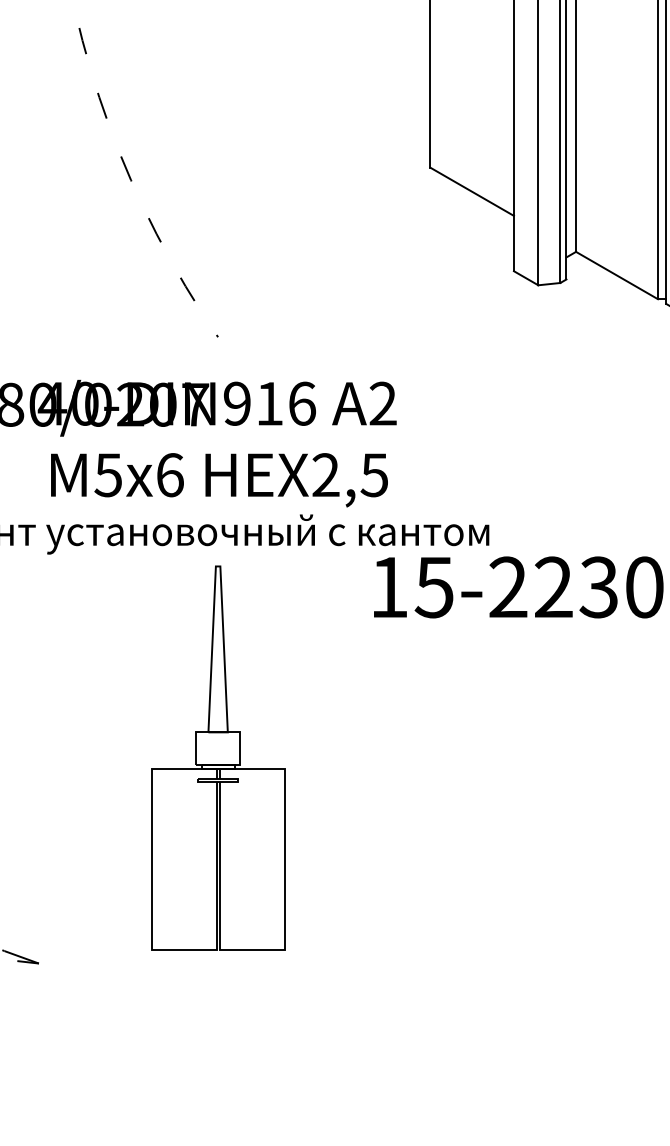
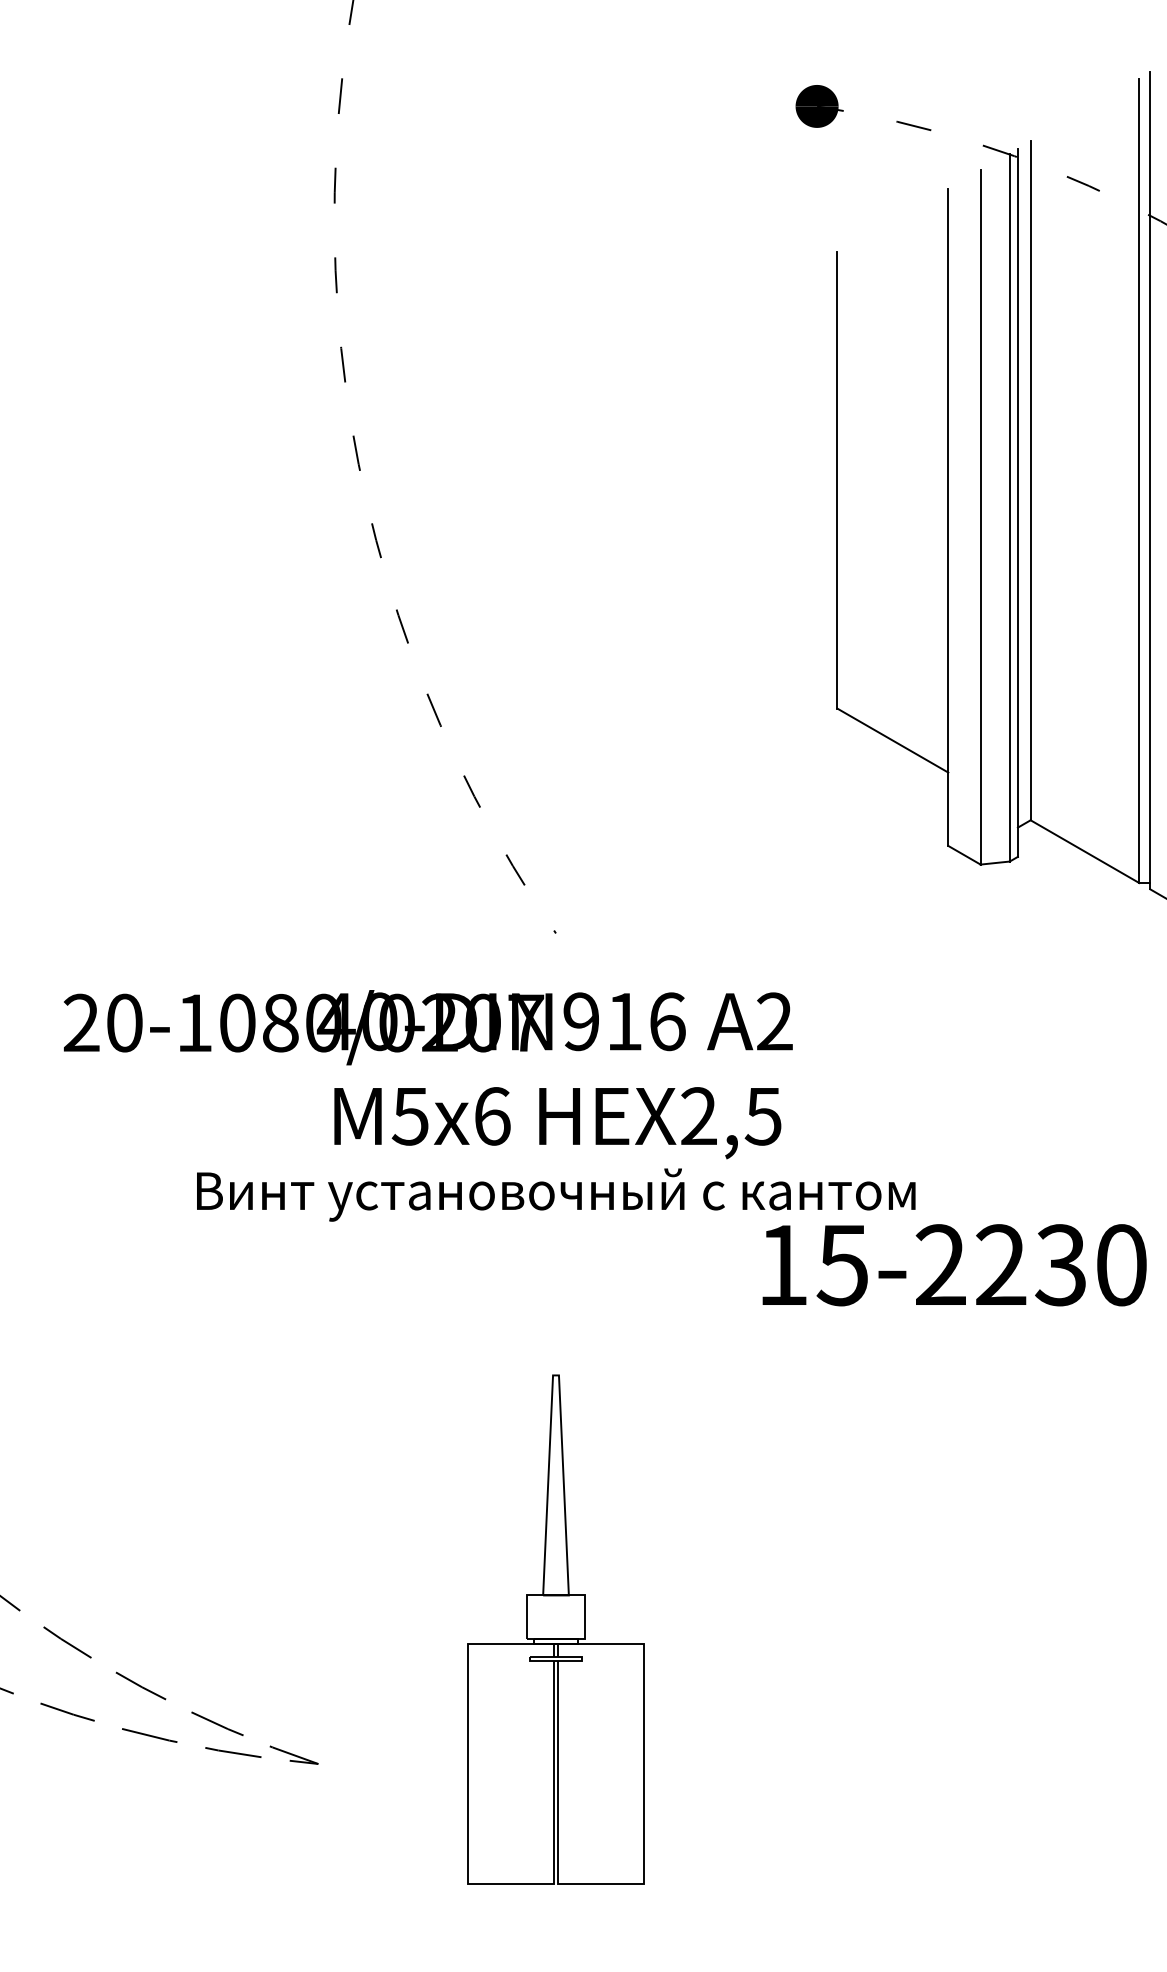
part: (217, 758) -> (555, 1629), moved

